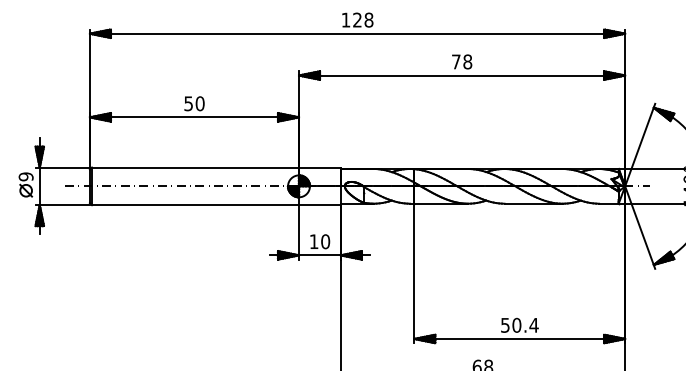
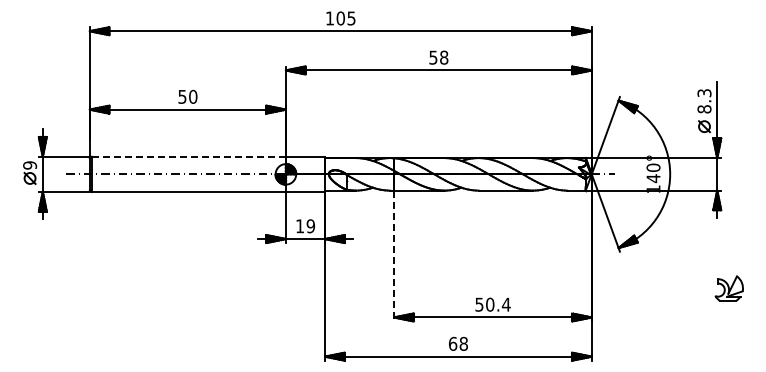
text: (362, 20) -> (345, 18), 128 -> 105
text: (456, 61) -> (433, 57), 78 -> 58
line: (195, 167) -> (188, 156), solid -> dashed
text: (325, 241) -> (310, 226), 10 -> 19
line: (414, 273) -> (394, 256), solid -> dashed

